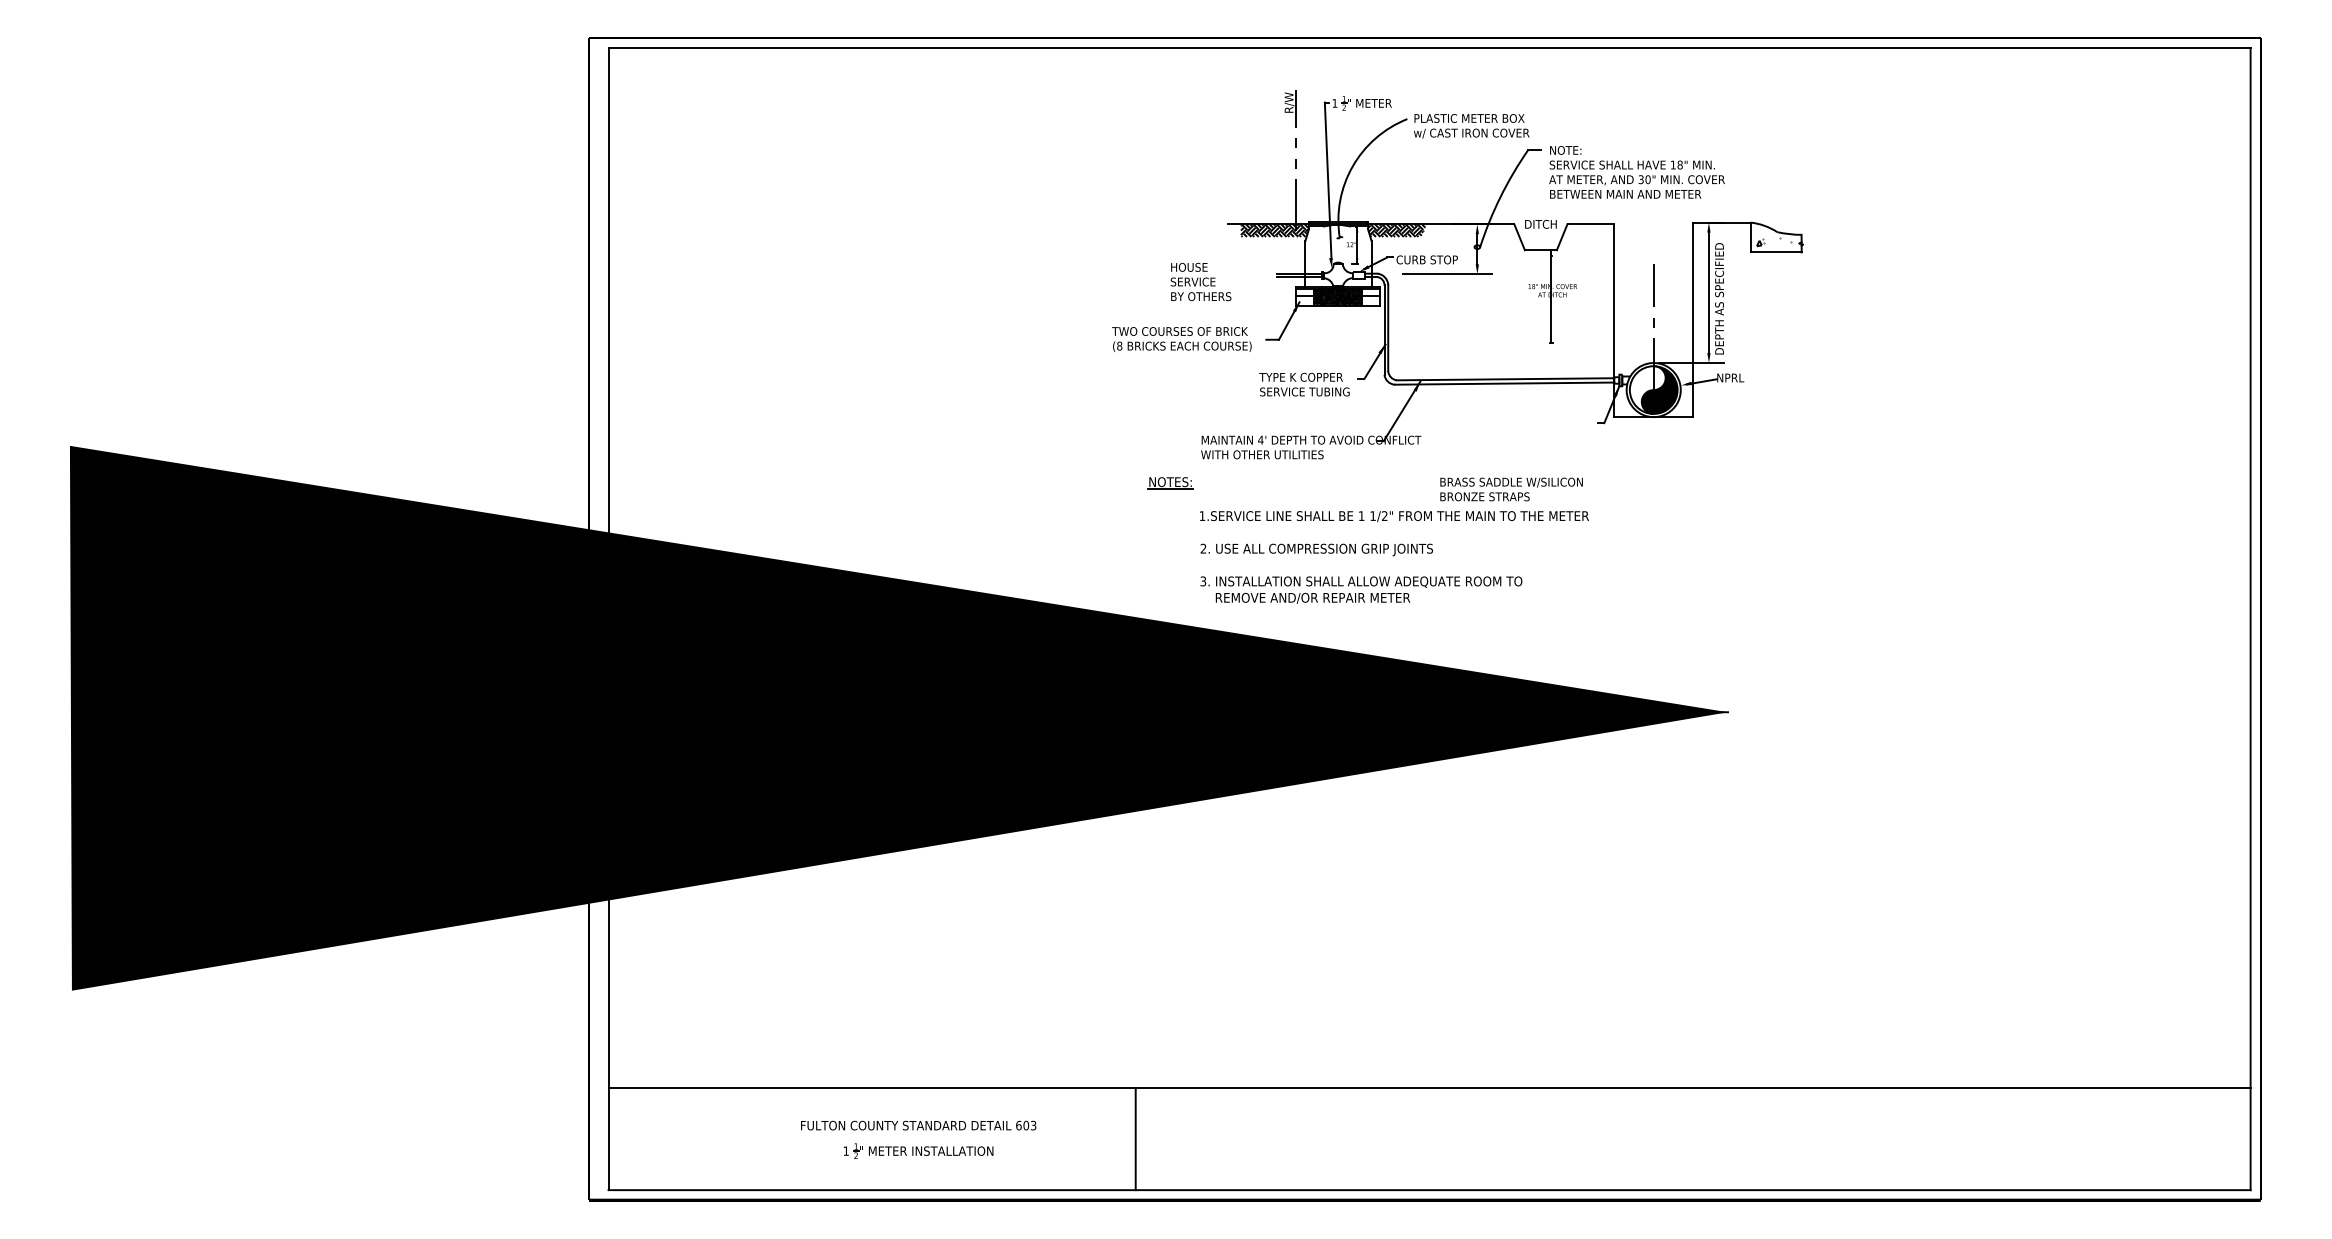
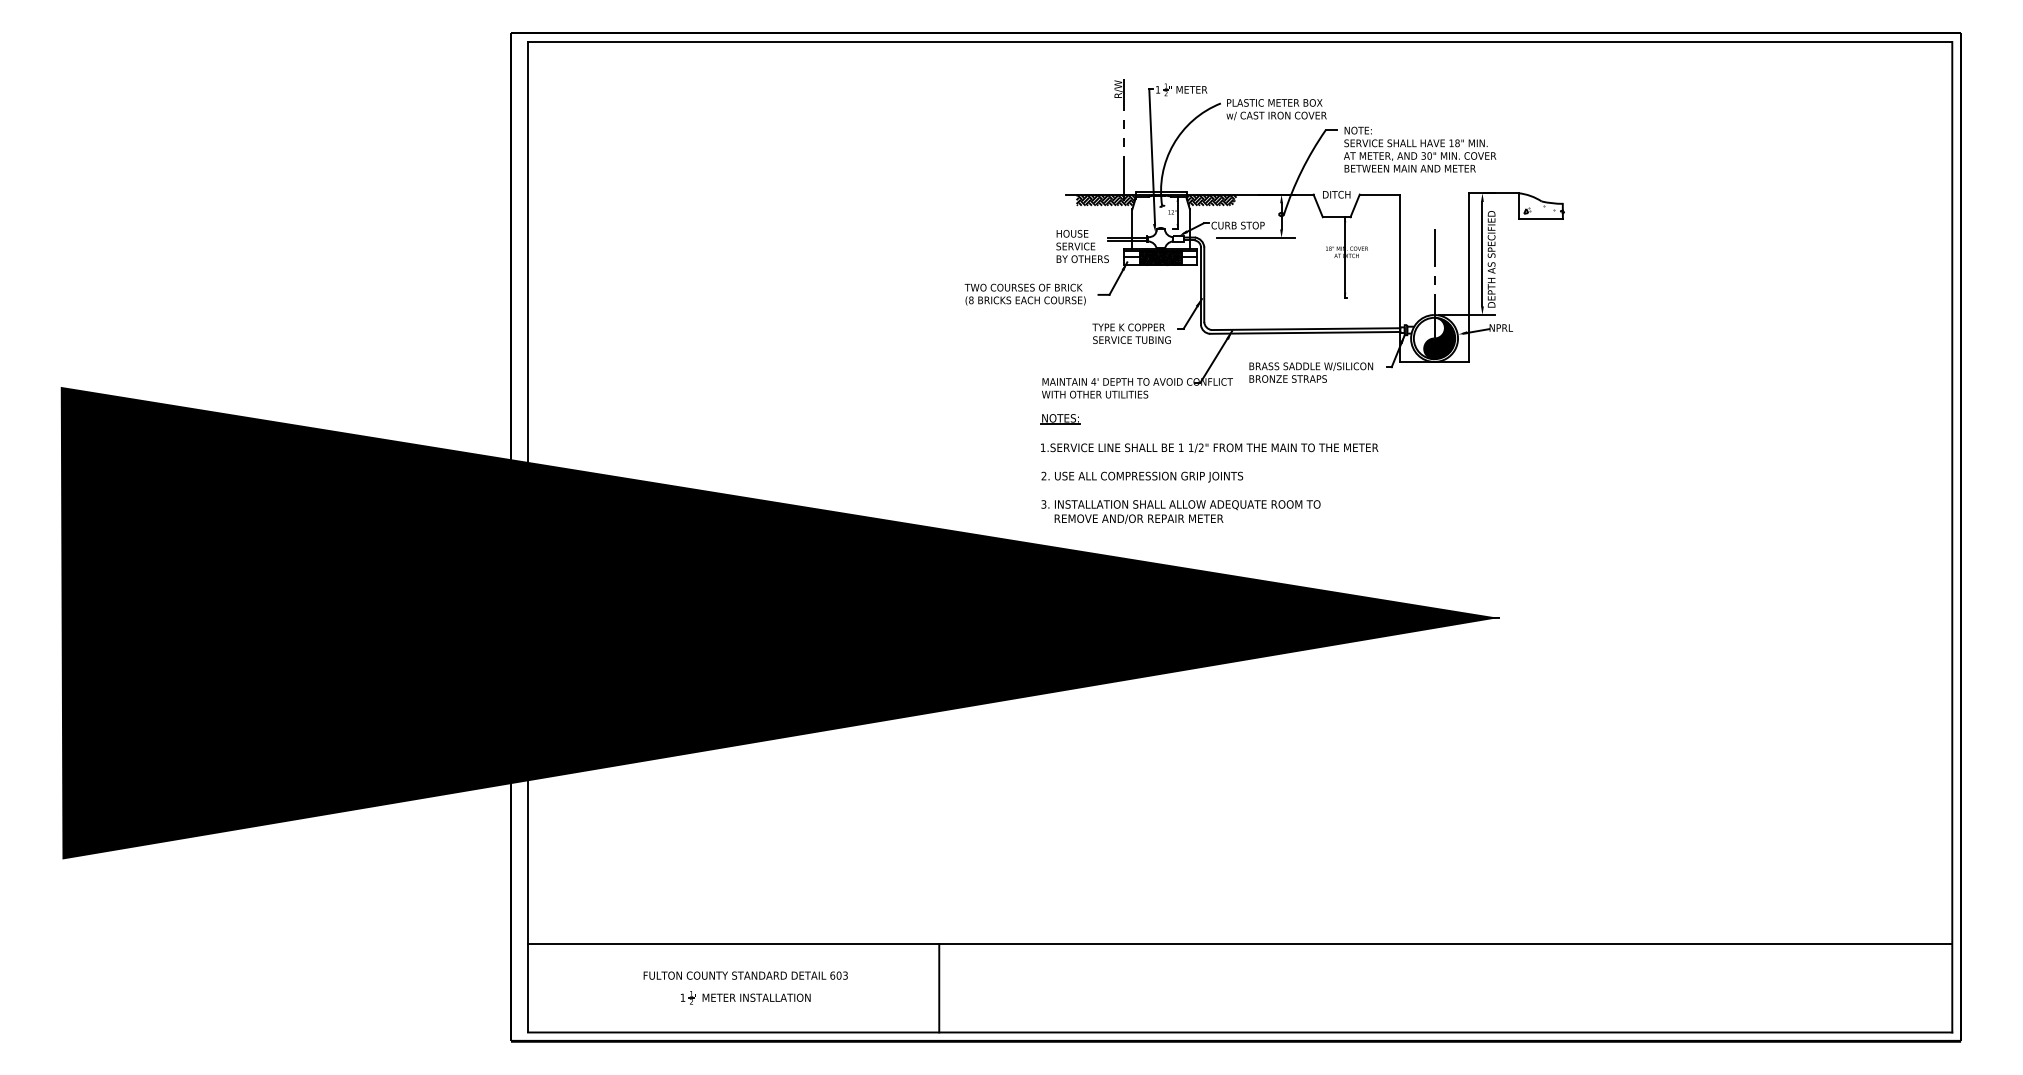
text: (1200, 282) -> (1082, 246), moved
part: (1170, 483) -> (1060, 419), moved
text: (1511, 489) -> (1311, 372), moved
line: (1135, 1139) -> (939, 988), moved
part: (917, 1146) -> (744, 993), moved

